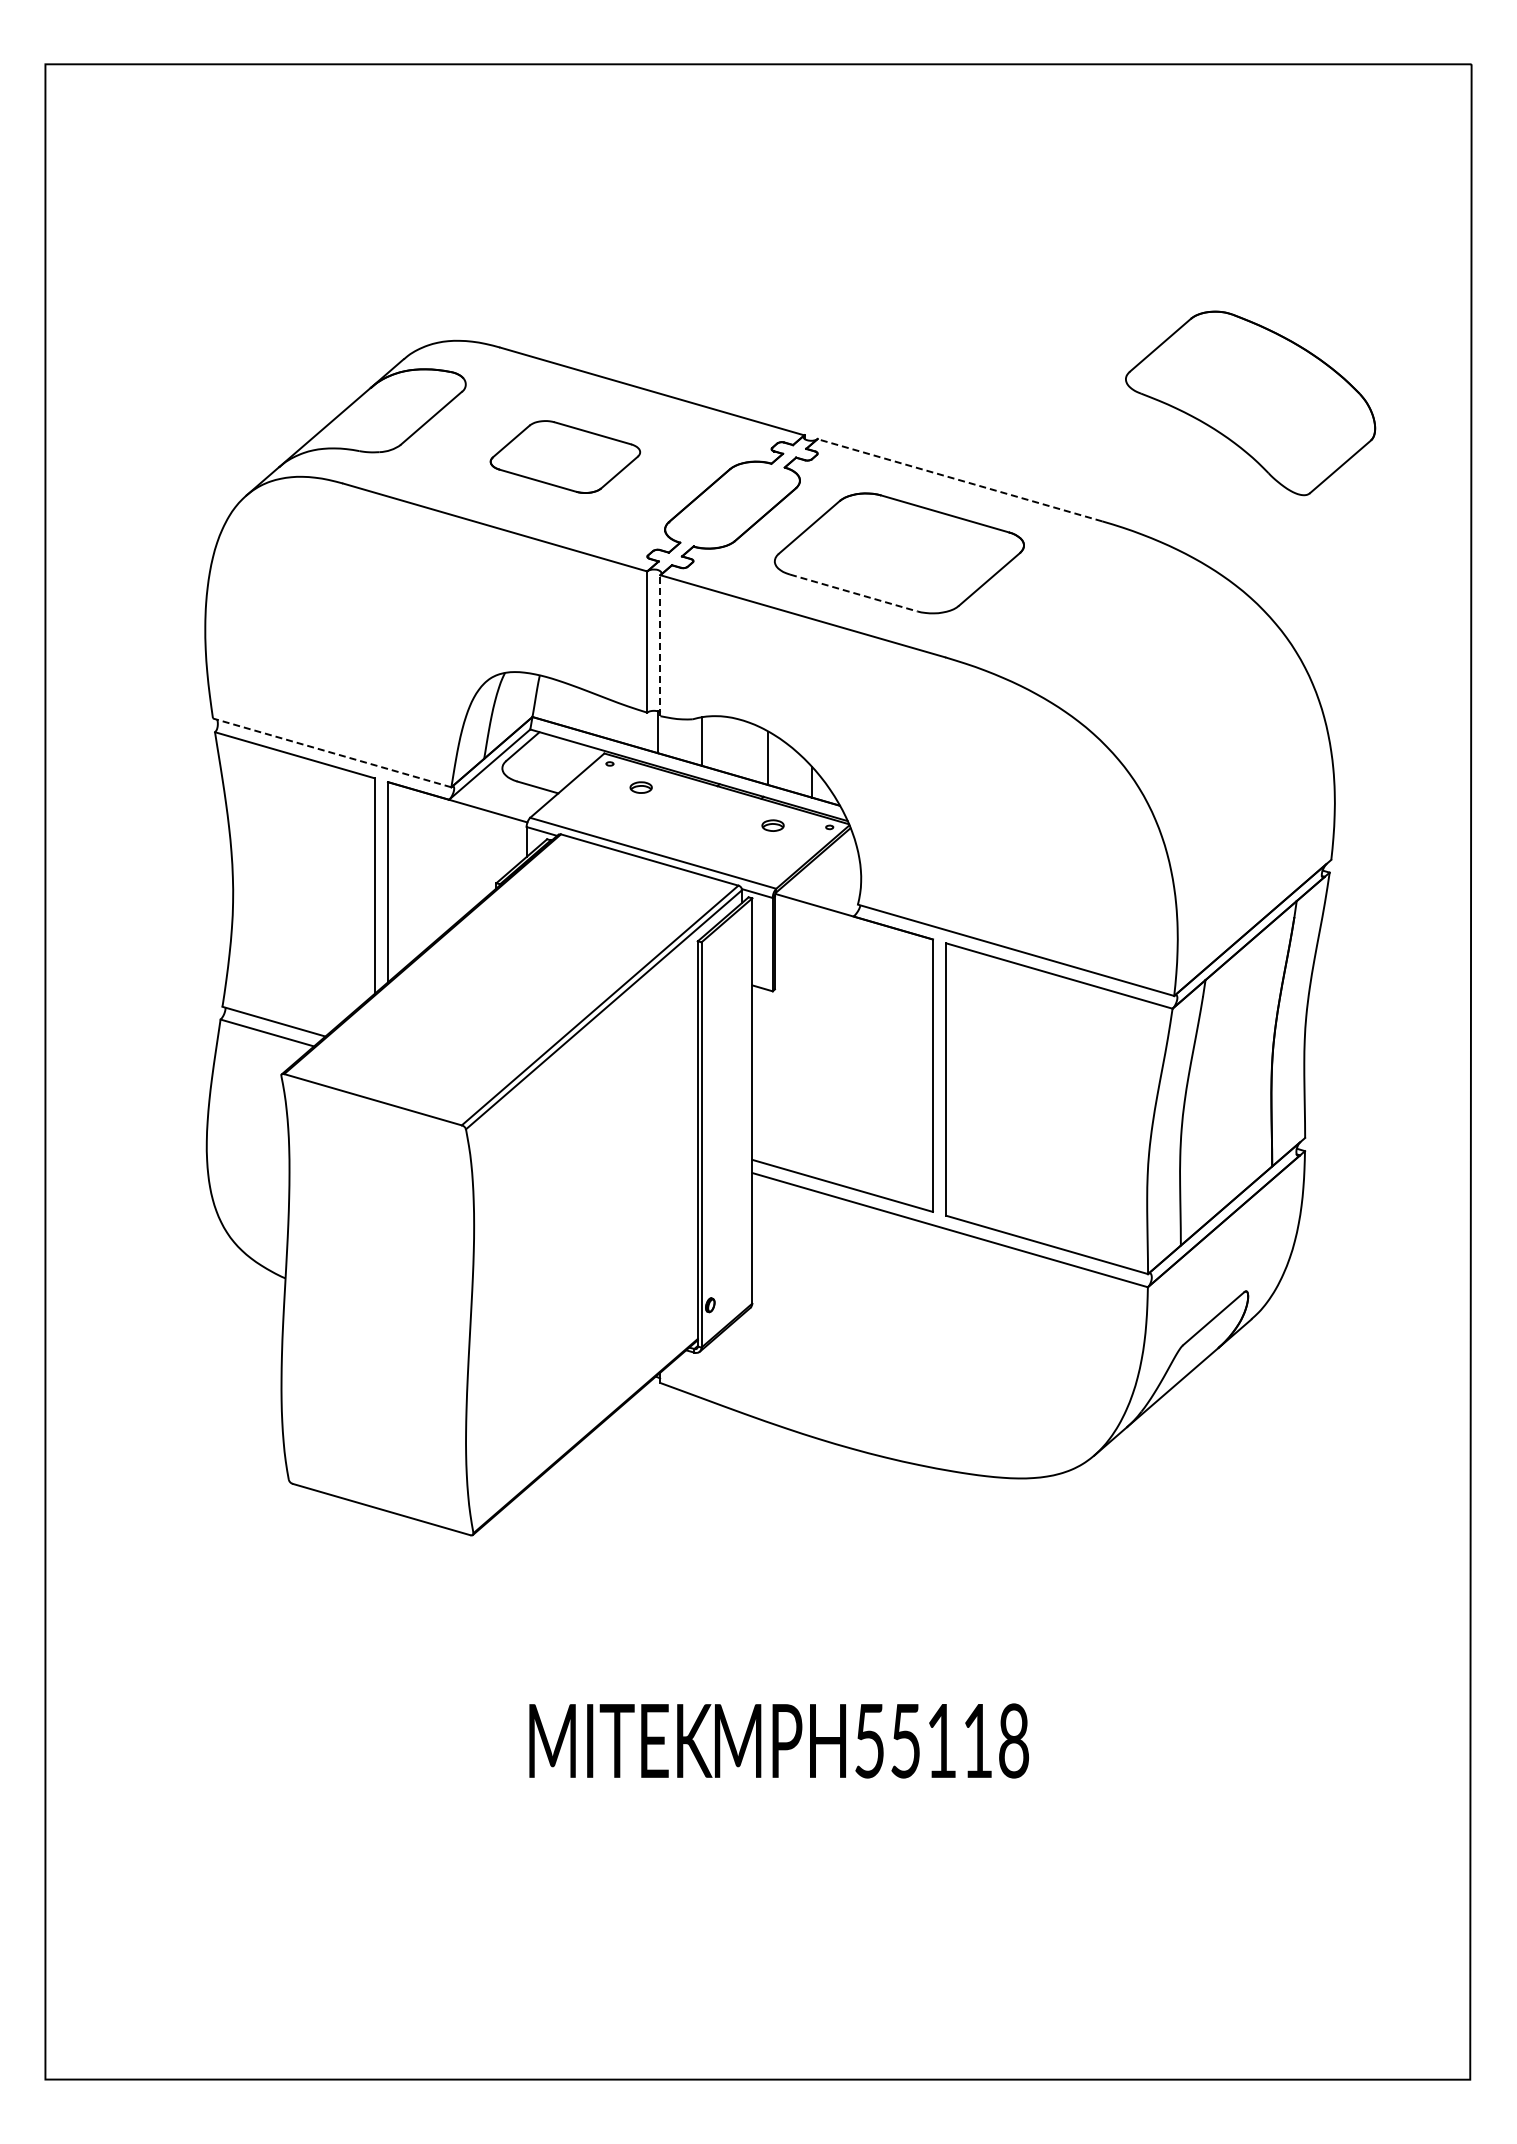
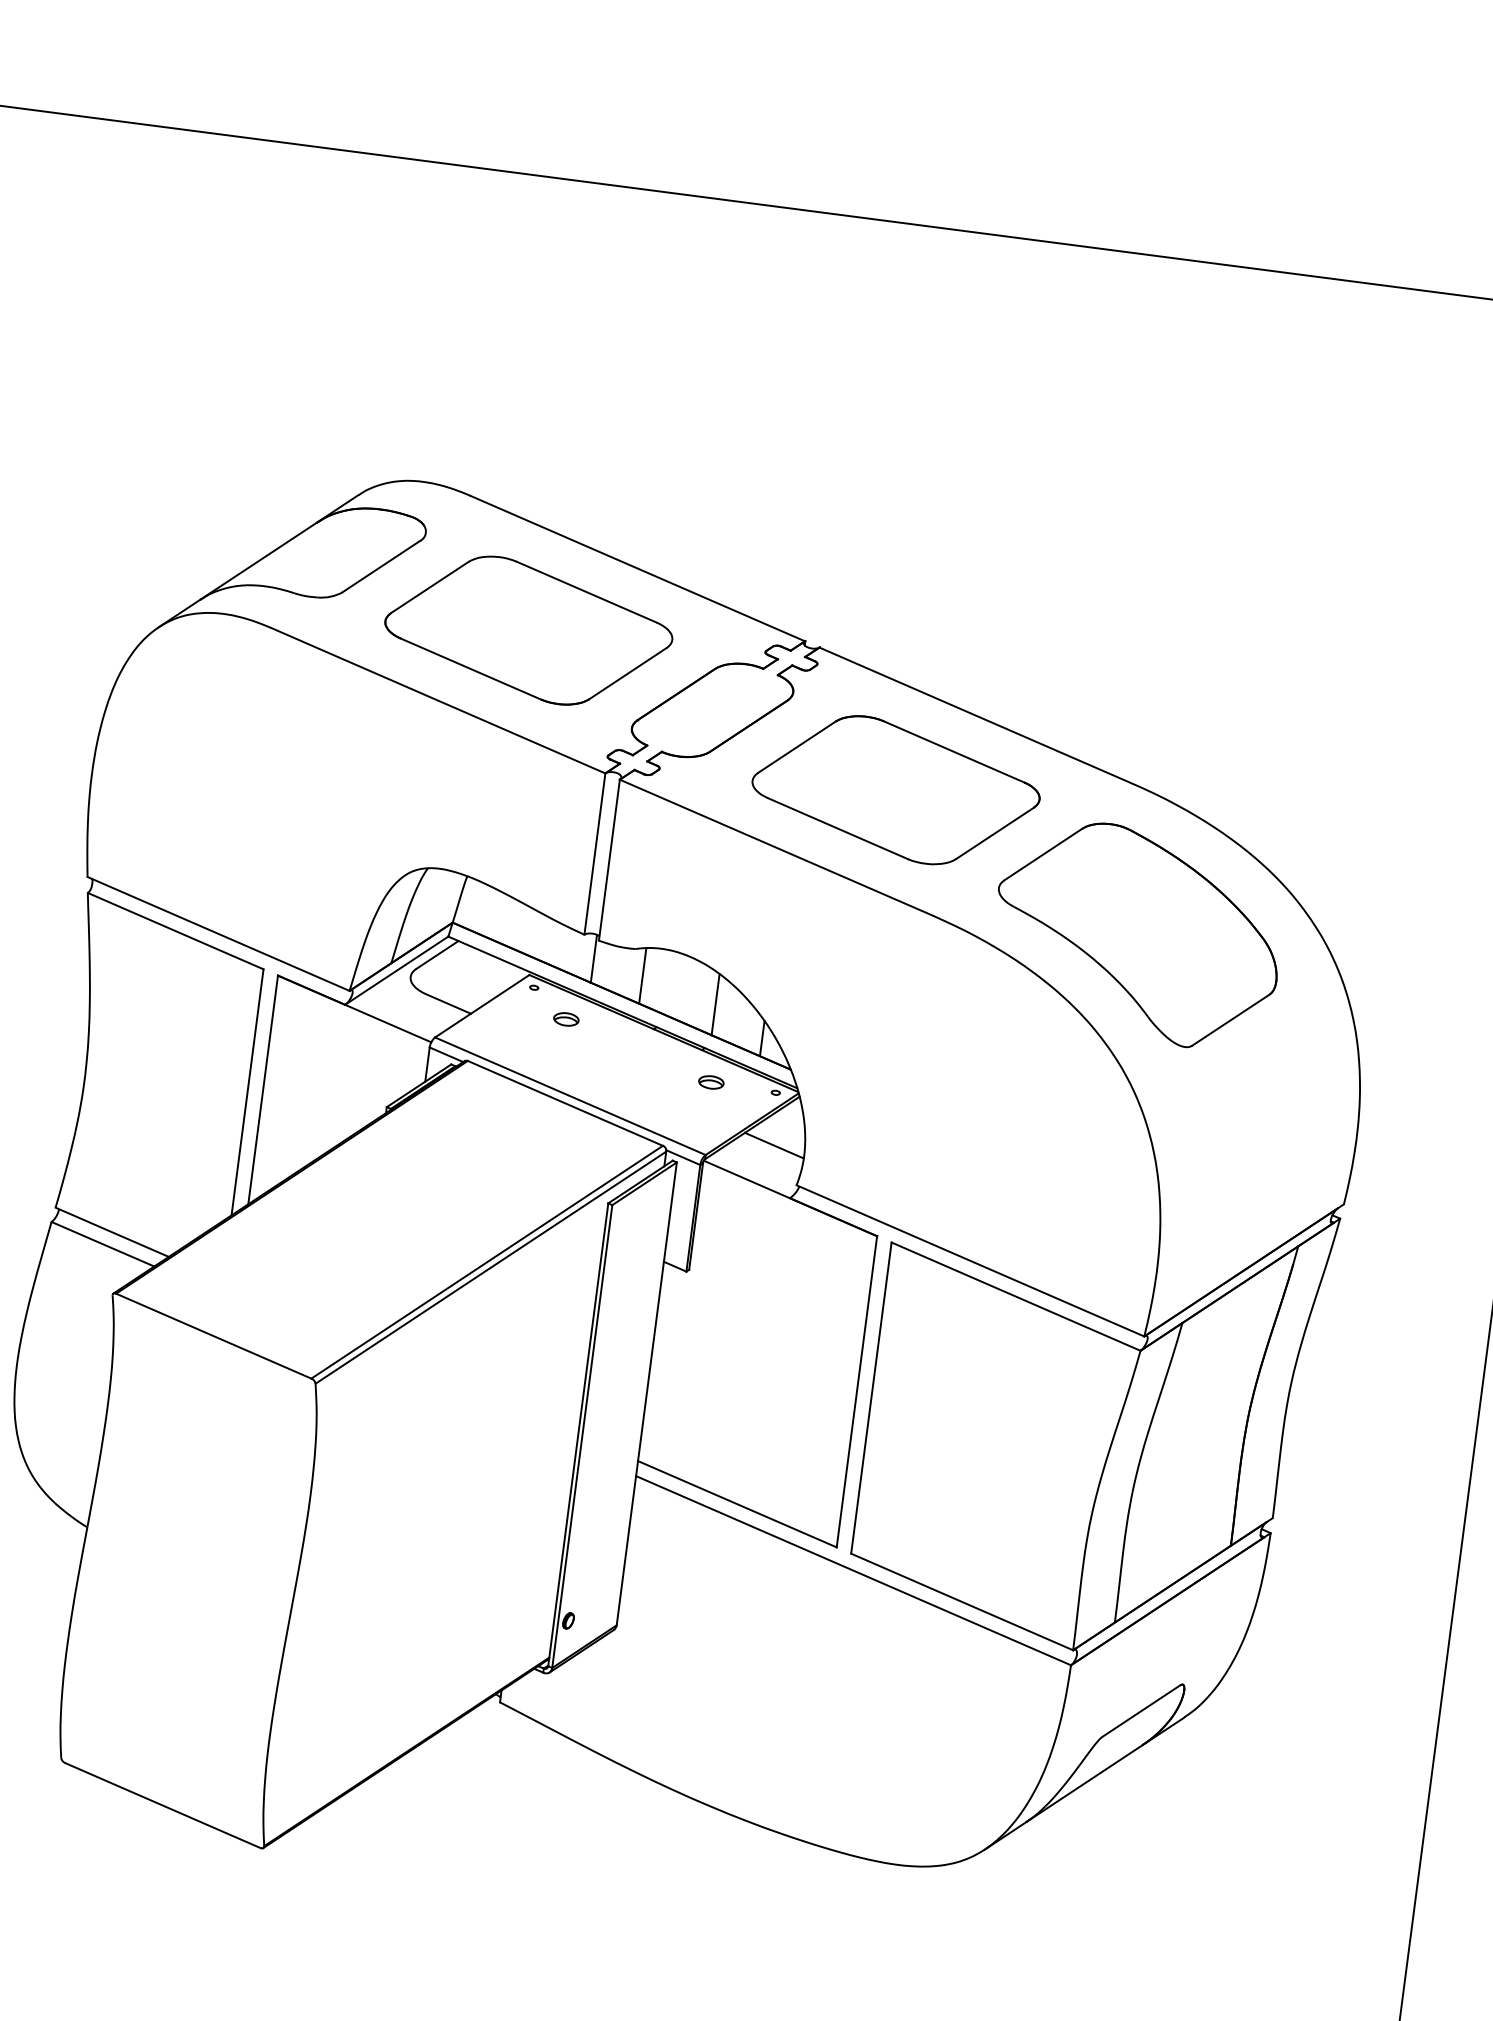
part: (1250, 403) -> (1137, 934), moved
part: (565, 456) -> (529, 629), size x1.67
line: (959, 480) -> (975, 715), dashed -> solid
line: (854, 593) -> (838, 829), dashed -> solid
line: (660, 645) -> (609, 859), dashed -> solid
line: (331, 752) -> (217, 933), dashed -> solid
line: (834, 872) -> (774, 1145), added

